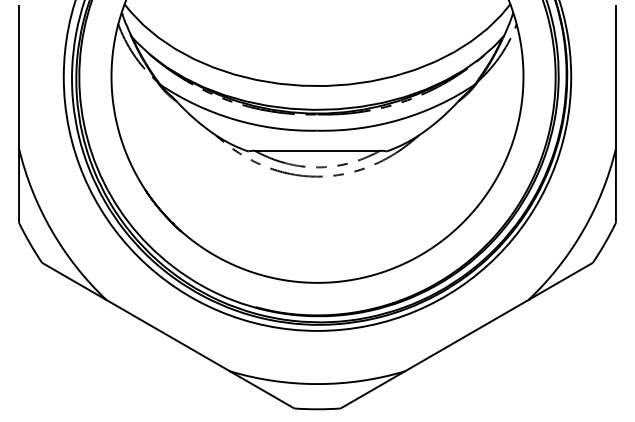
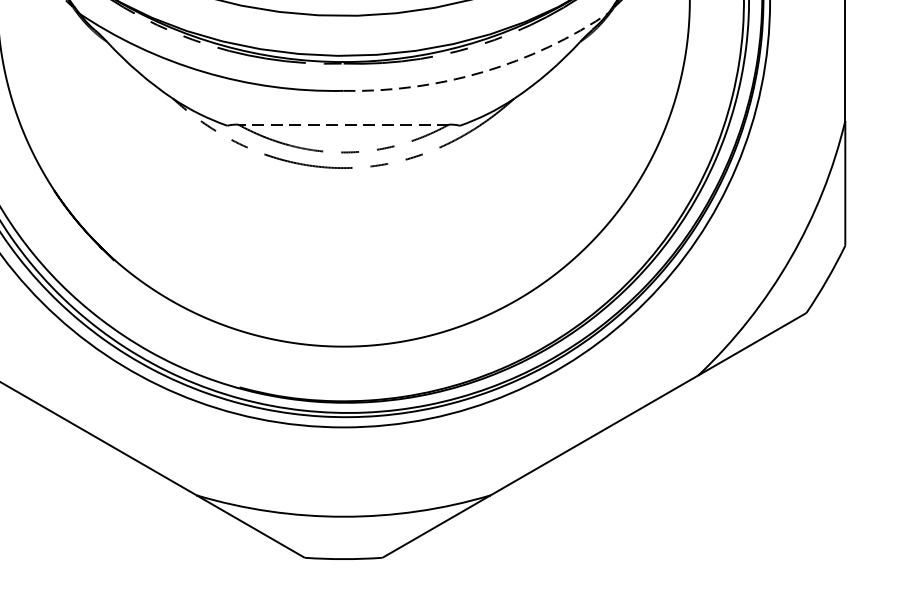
arc: (400, 119) -> (483, 72), solid -> dashed
line: (317, 150) -> (343, 124), solid -> dashed

